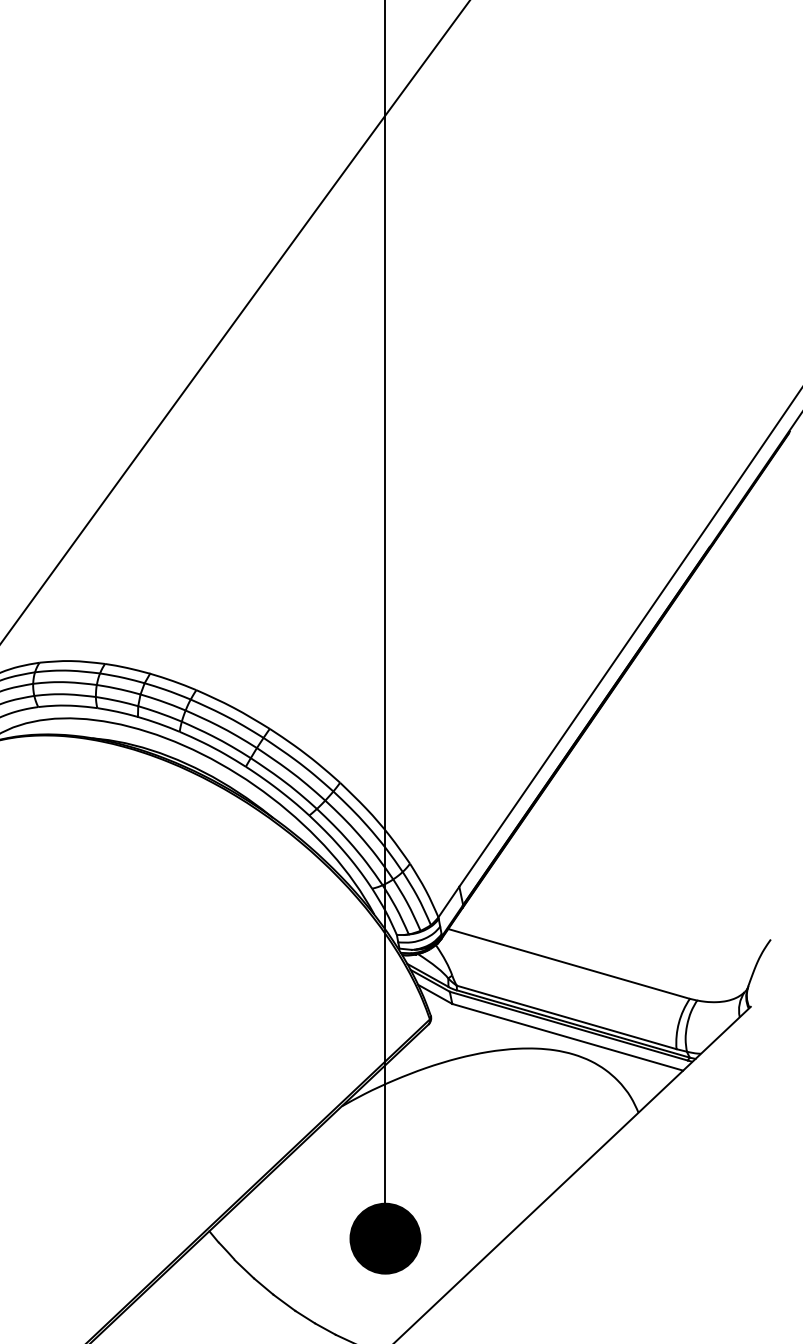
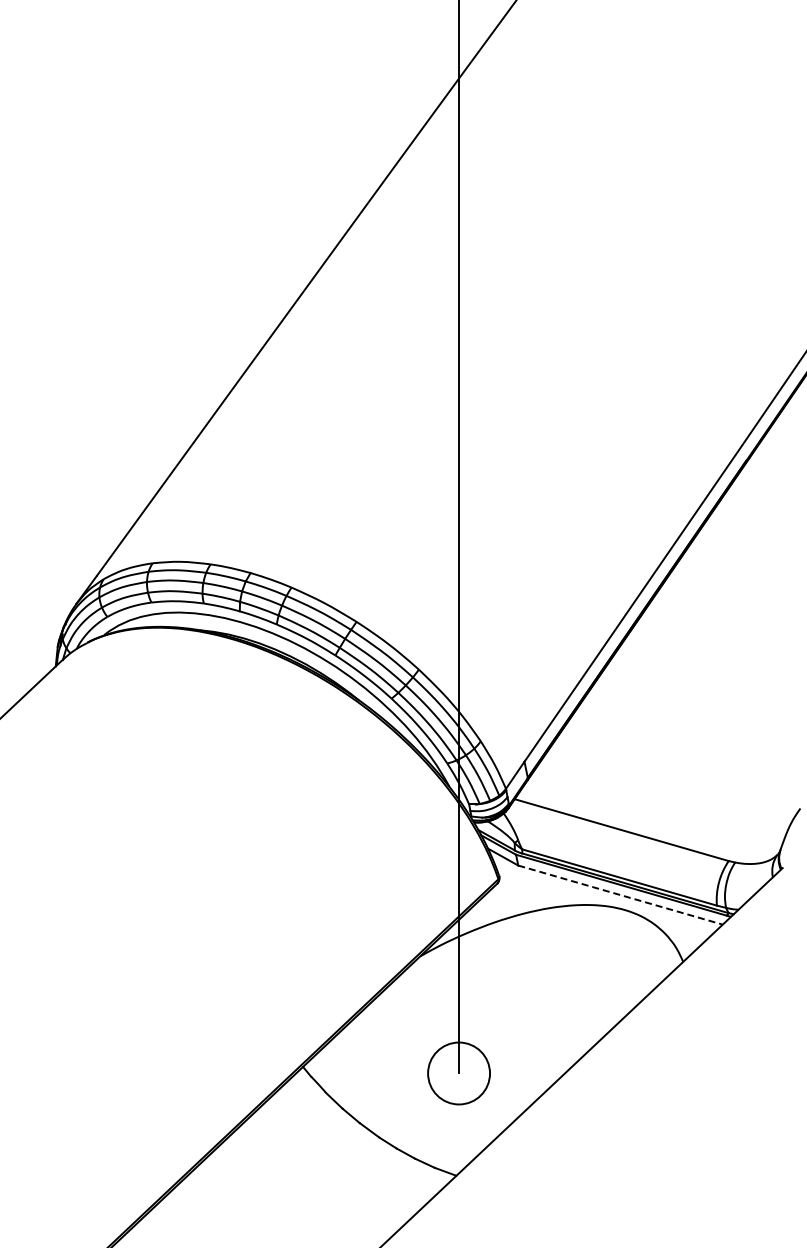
line: (567, 1037) -> (620, 895), solid -> dashed
fill: (385, 1238) -> (459, 1073), removed

